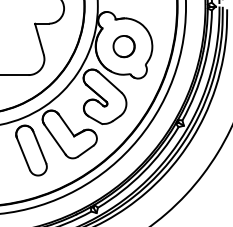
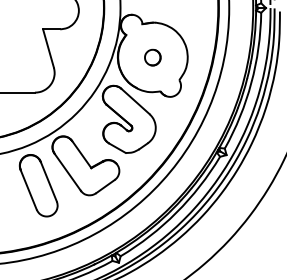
part: (123, 46) -> (152, 57), size x0.6

